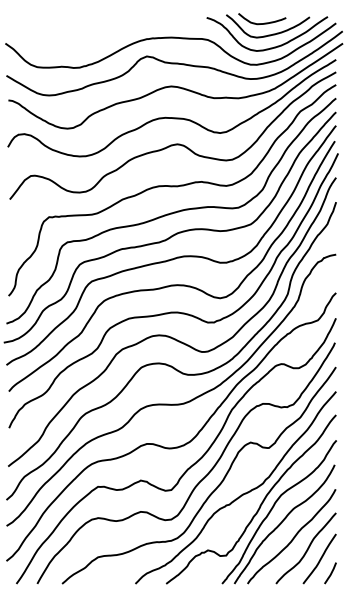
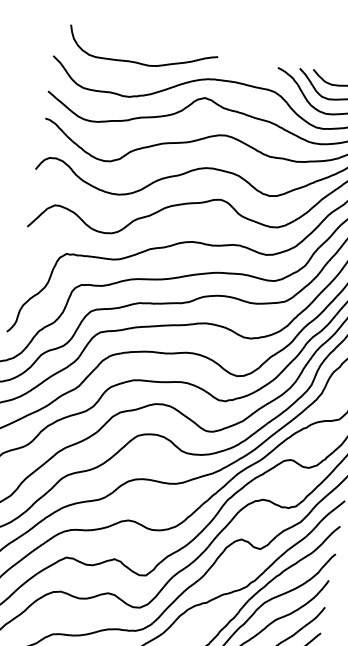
curve: (83, 35) -> (140, 62), added

